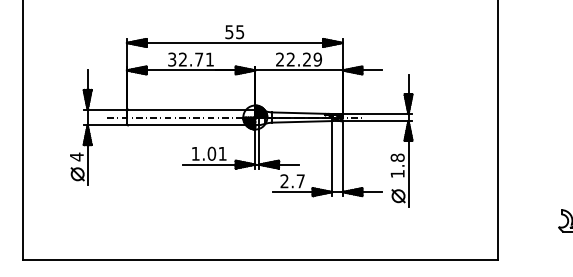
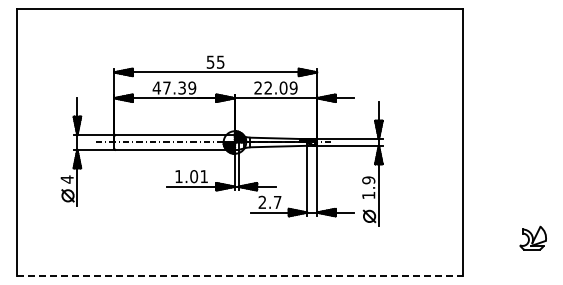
text: (191, 59) -> (174, 87), 32.71 -> 47.39
text: (306, 59) -> (283, 87), 22.29 -> 22.09
text: (397, 157) -> (368, 180), 1.8 -> 1.9
line: (261, 260) -> (240, 276), solid -> dashed

